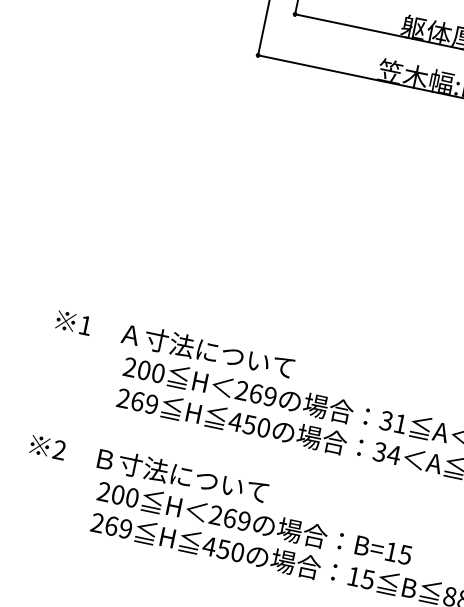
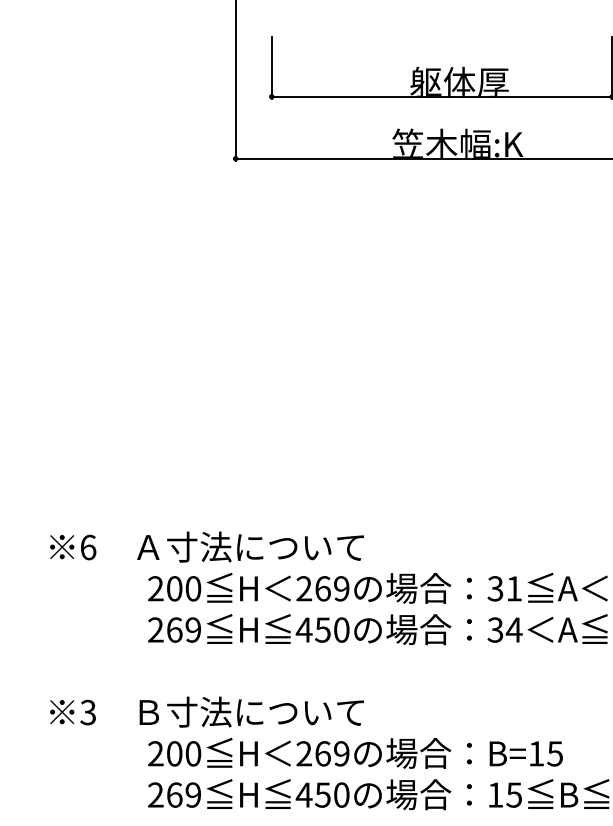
text: (85, 325) -> (88, 547), 1 -> 6
text: (59, 450) -> (88, 712), 2 -> 3

